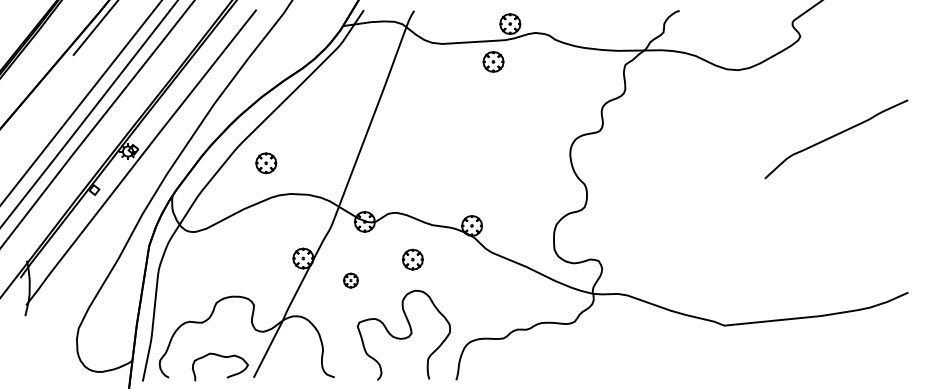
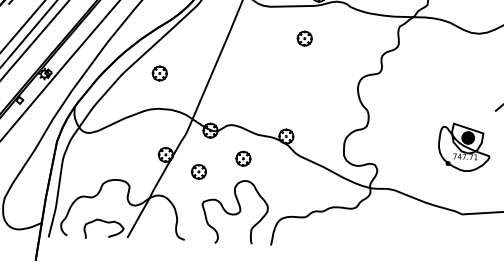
part: (493, 61) -> (304, 38), moved
part: (266, 163) -> (160, 73), moved
part: (723, 231) -> (464, 147), added
part: (350, 280) -> (198, 171), size x1.43

